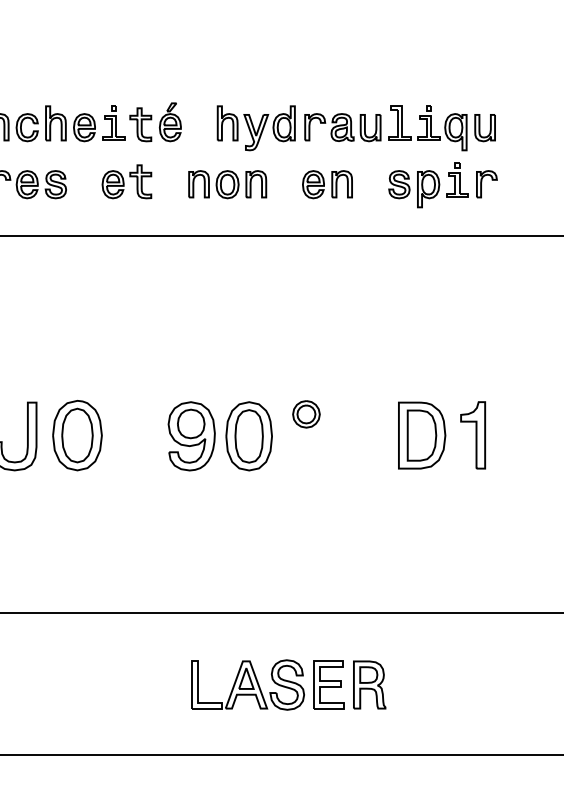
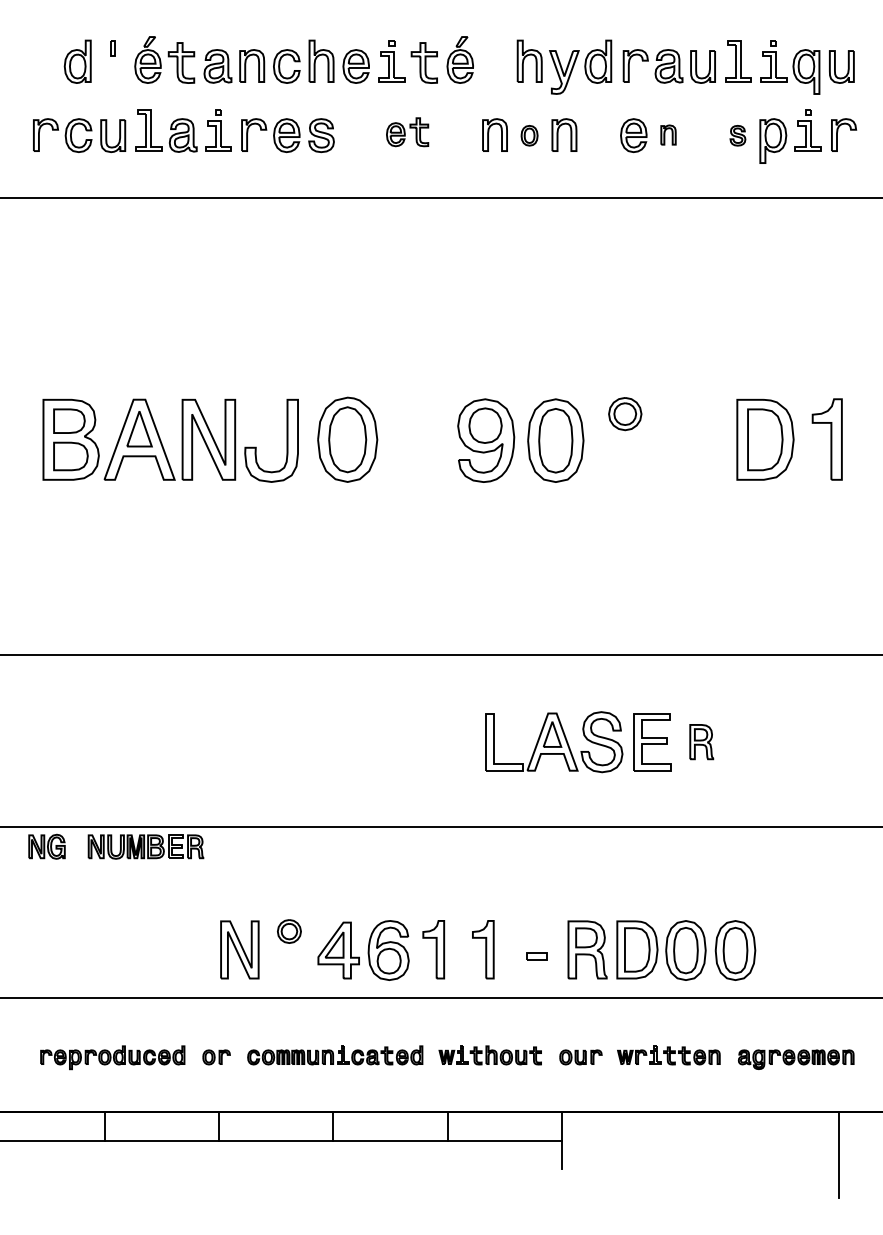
part: (126, 182) -> (407, 132), size x0.7
part: (342, 183) -> (668, 134), size x0.6
part: (227, 184) -> (529, 135), size x0.6
part: (399, 184) -> (737, 135), size x0.6
part: (369, 684) -> (701, 741), size x0.6

